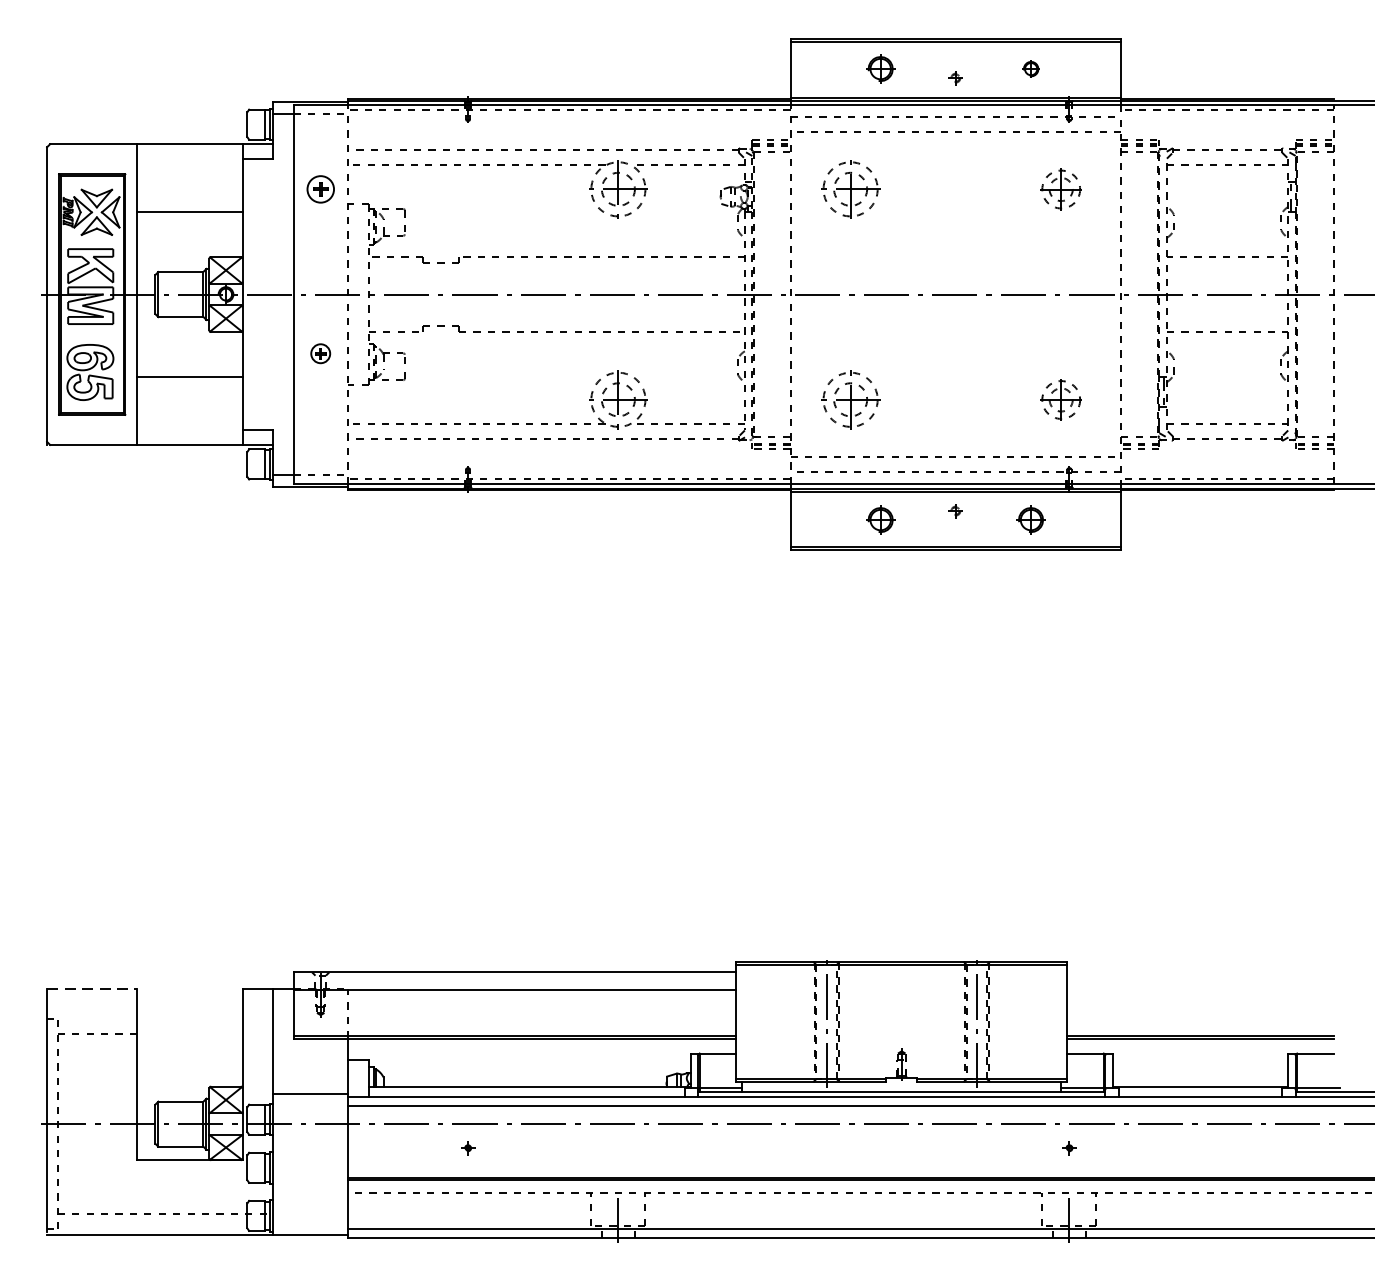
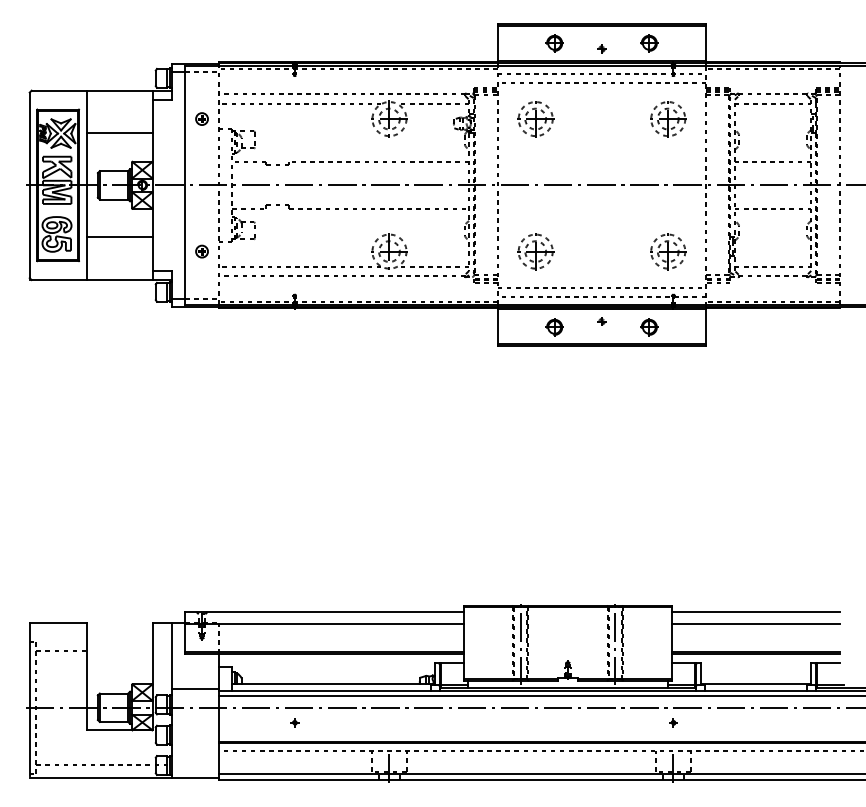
part: (1031, 69) -> (649, 43), size x1.67
part: (319, 188) -> (201, 118), size x0.71
part: (1061, 189) -> (668, 119), size x1.43
part: (319, 353) -> (201, 251), moved
part: (1061, 399) -> (668, 251), size x1.43
line: (1201, 972) -> (756, 612), added
line: (92, 988) -> (58, 622), dashed -> solid
line: (1201, 990) -> (756, 623), added

